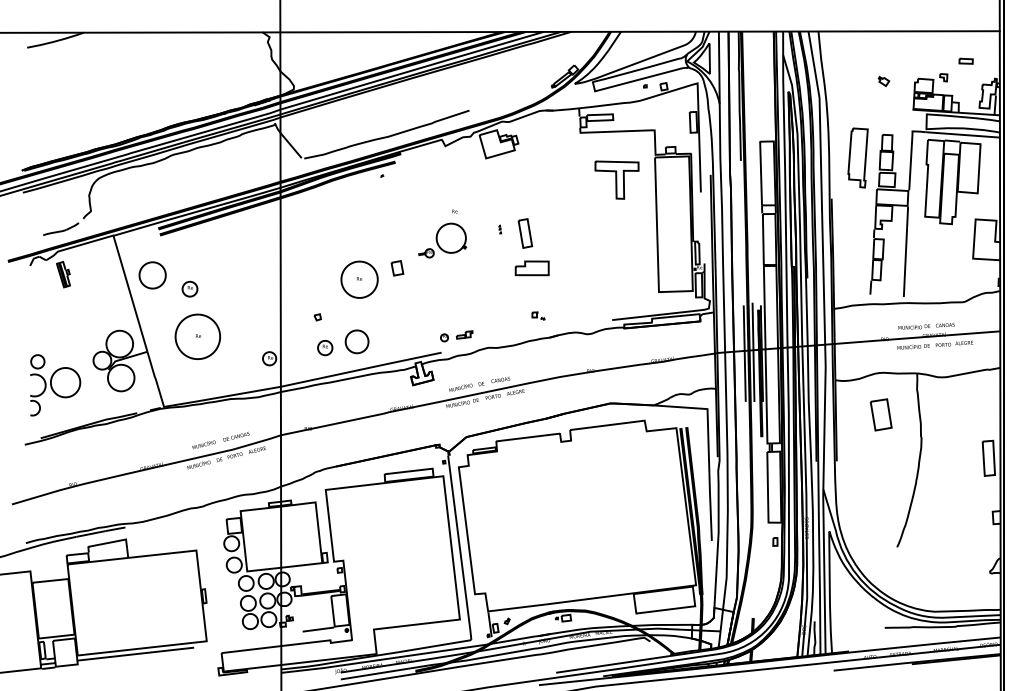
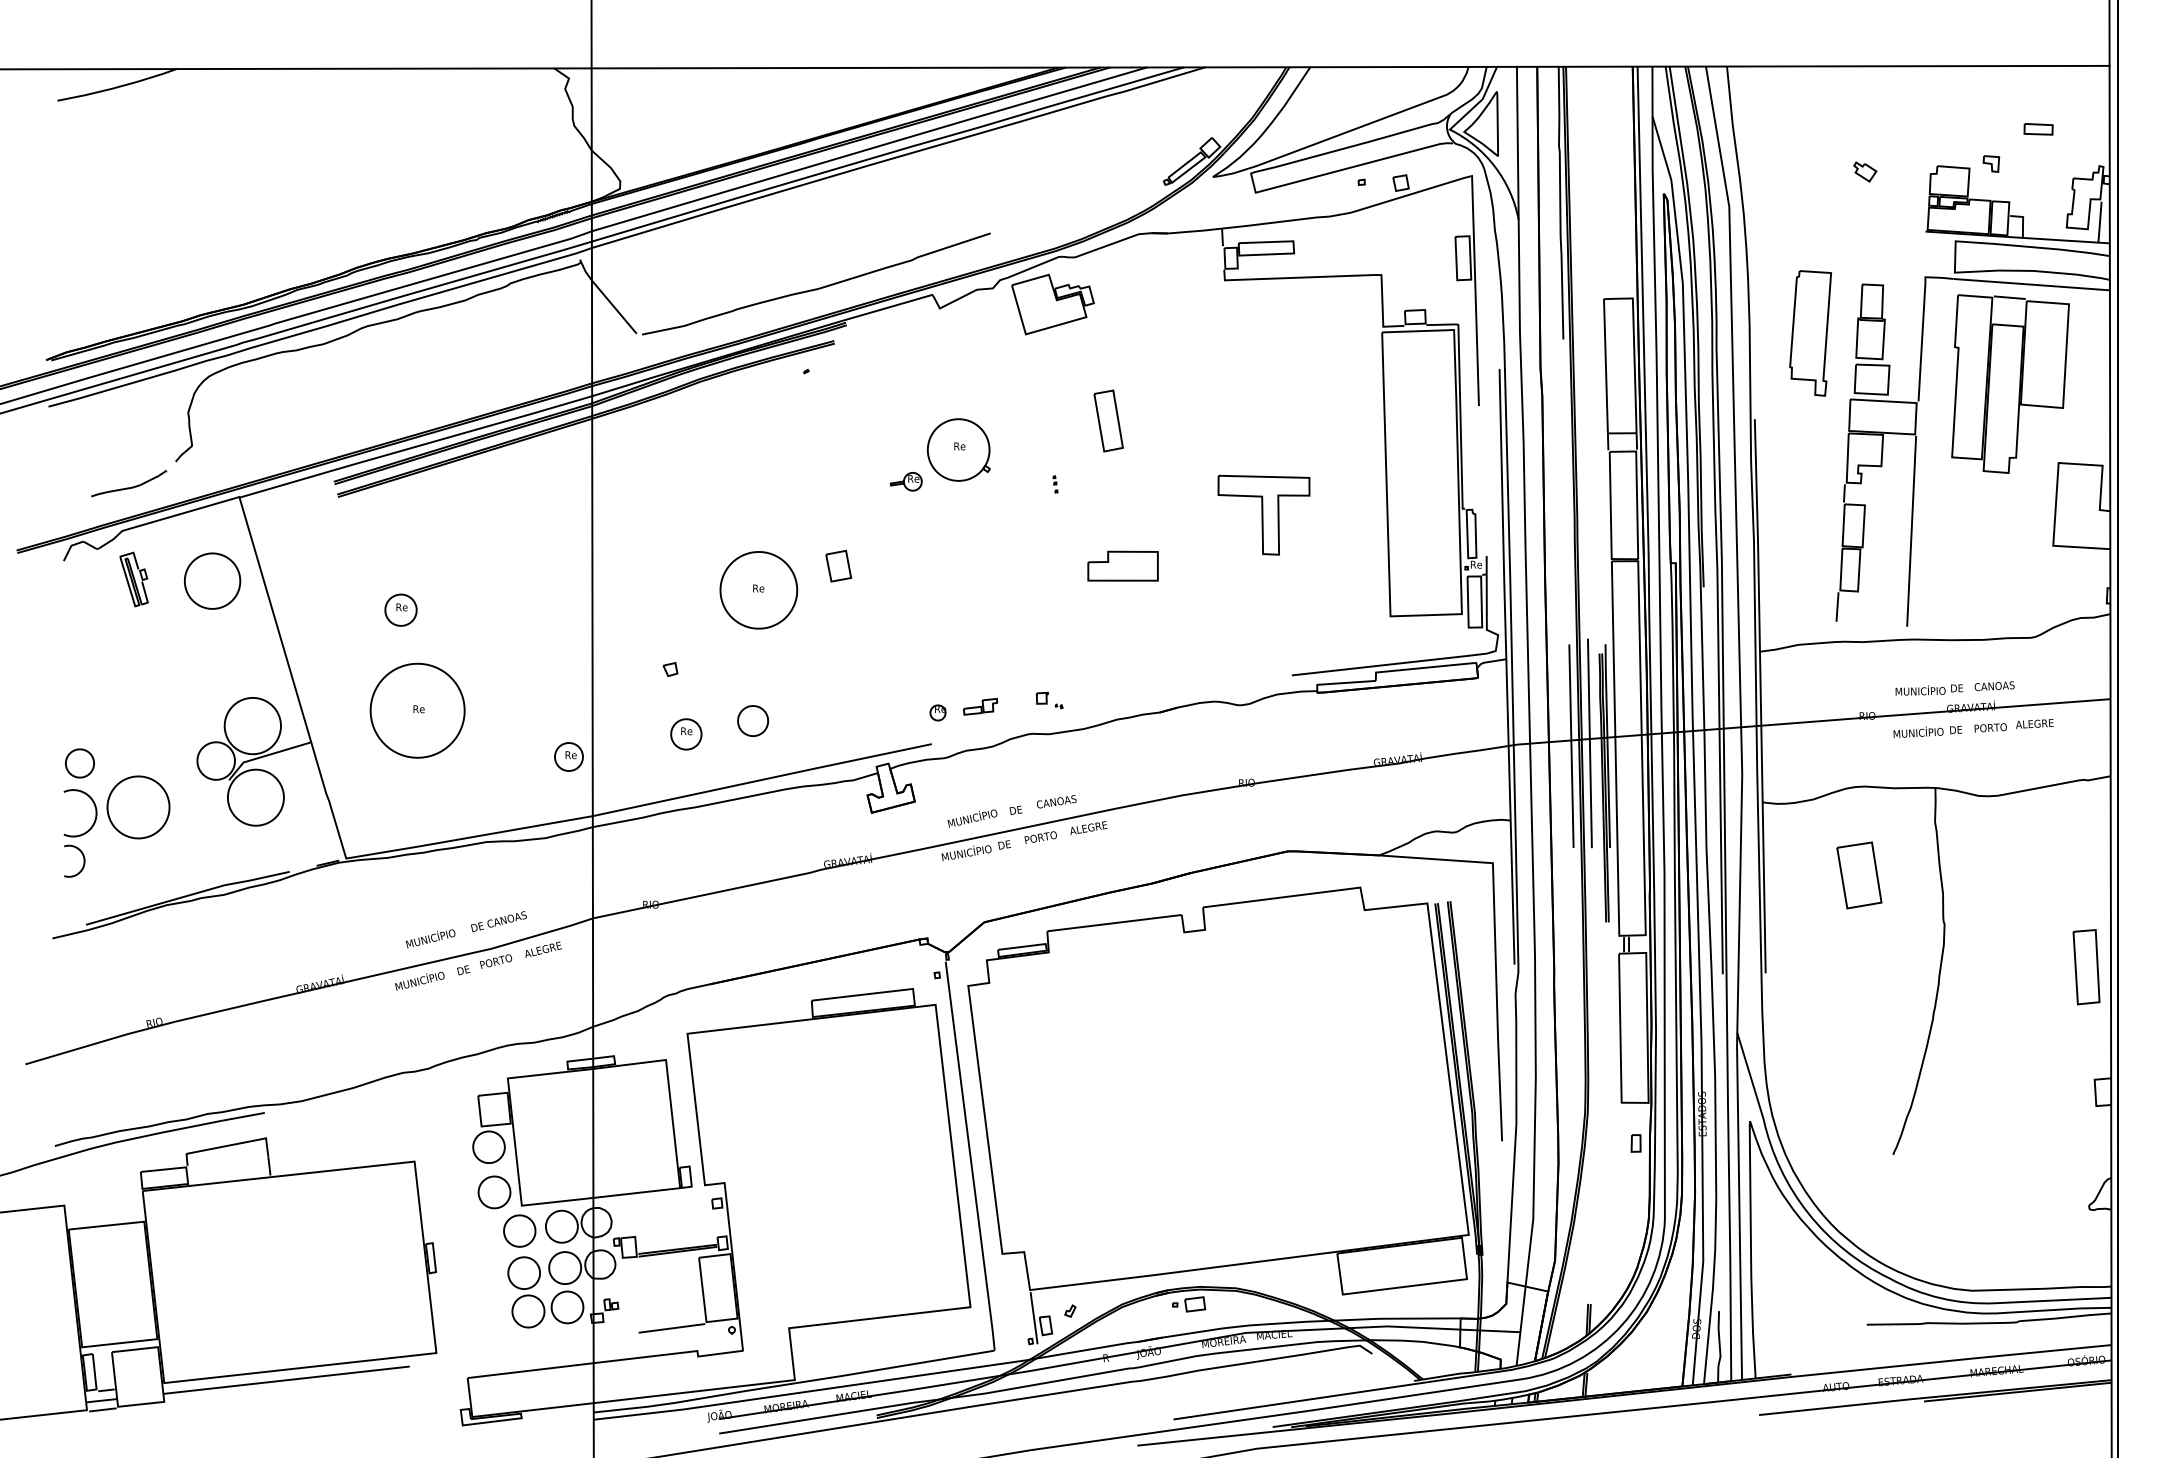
part: (616, 179) -> (1262, 513), moved
part: (525, 233) -> (1108, 420), moved
part: (442, 240) -> (940, 454), moved
part: (152, 275) -> (212, 581), moved
part: (538, 315) -> (1049, 699), moved
part: (356, 341) -> (752, 720), size x0.62

